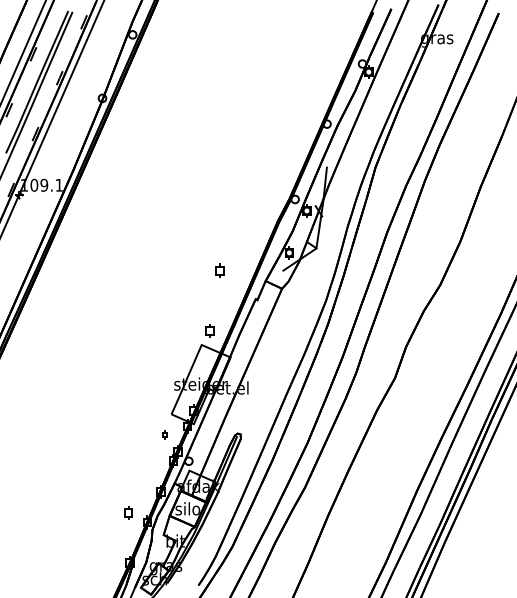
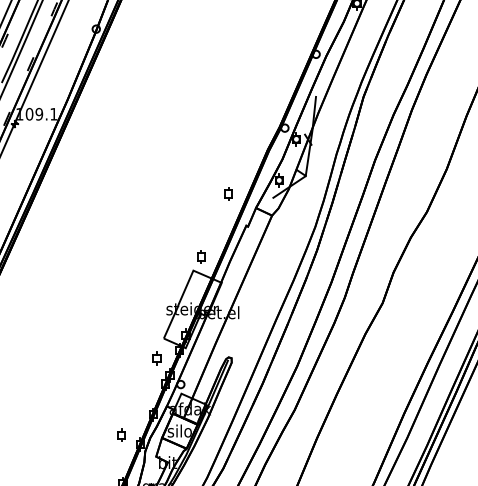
part: (219, 270) -> (228, 193), moved
part: (164, 434) -> (156, 358), size x1.67

